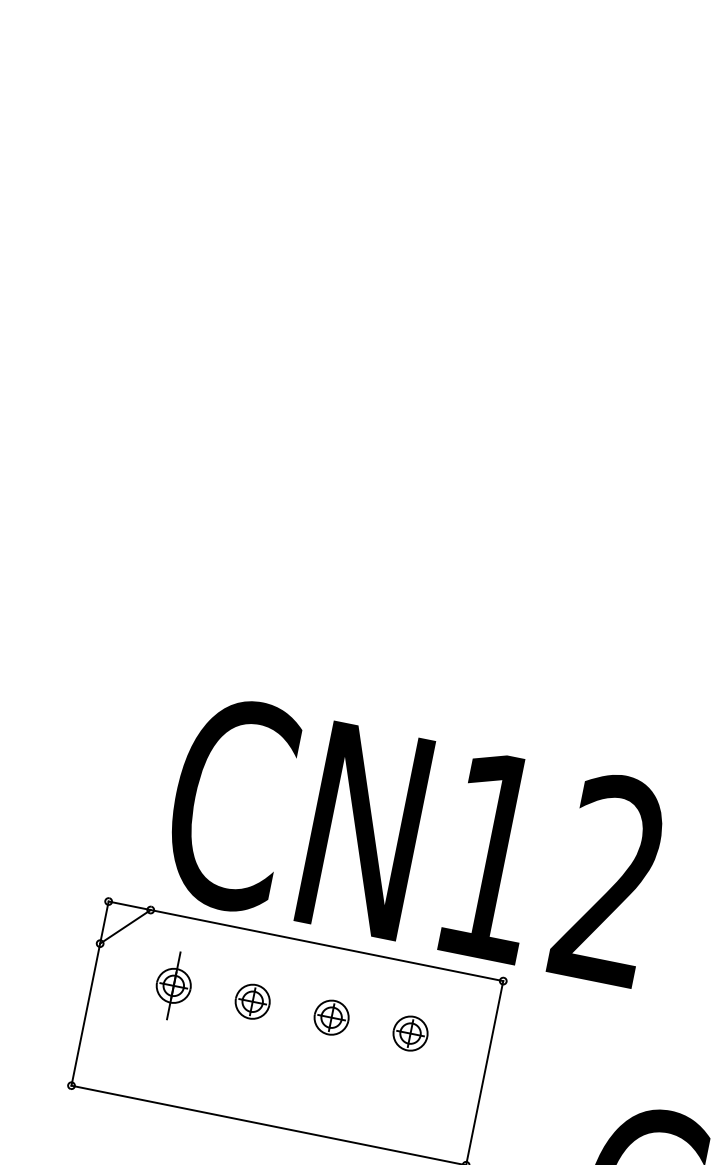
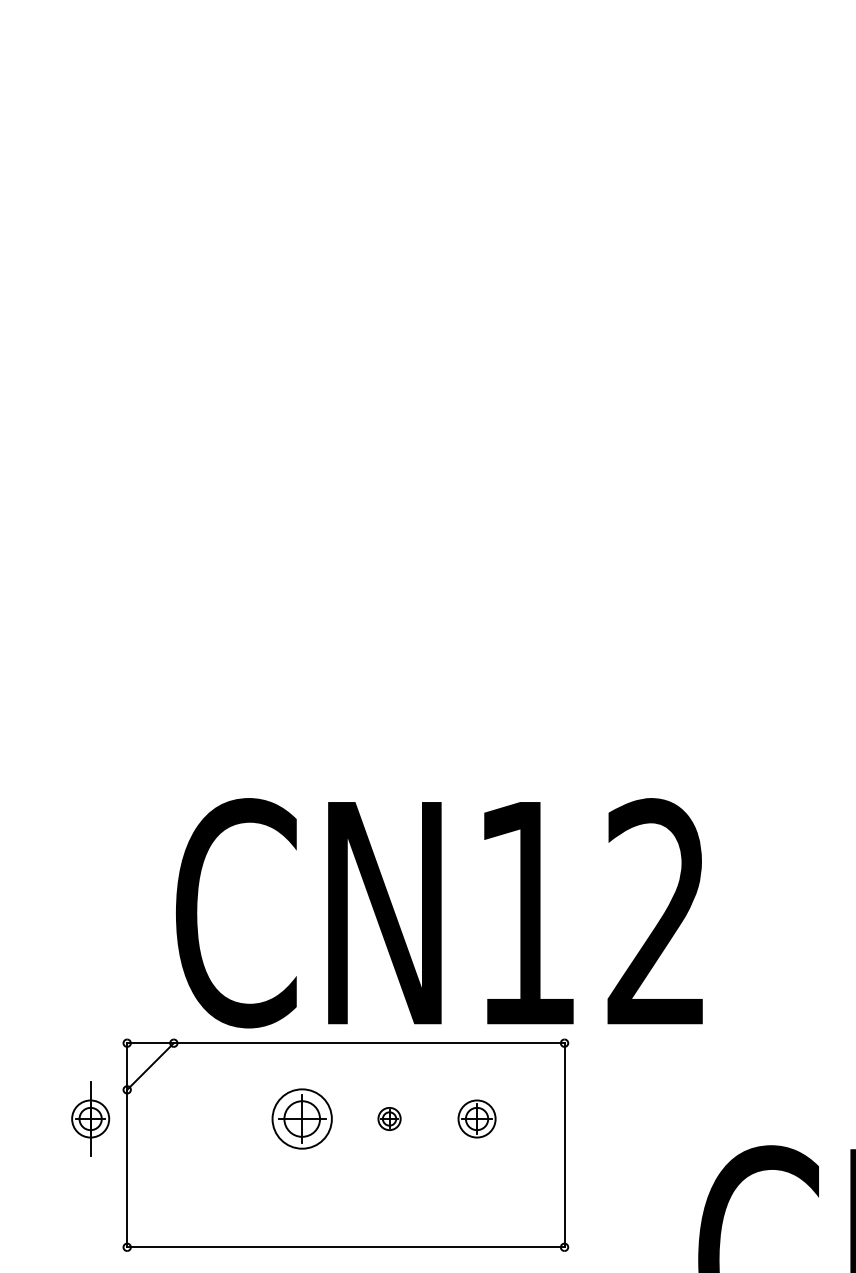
part: (173, 985) -> (90, 1118), moved
part: (252, 1001) -> (301, 1118), size x1.6
part: (331, 1017) -> (389, 1118), size x0.6

